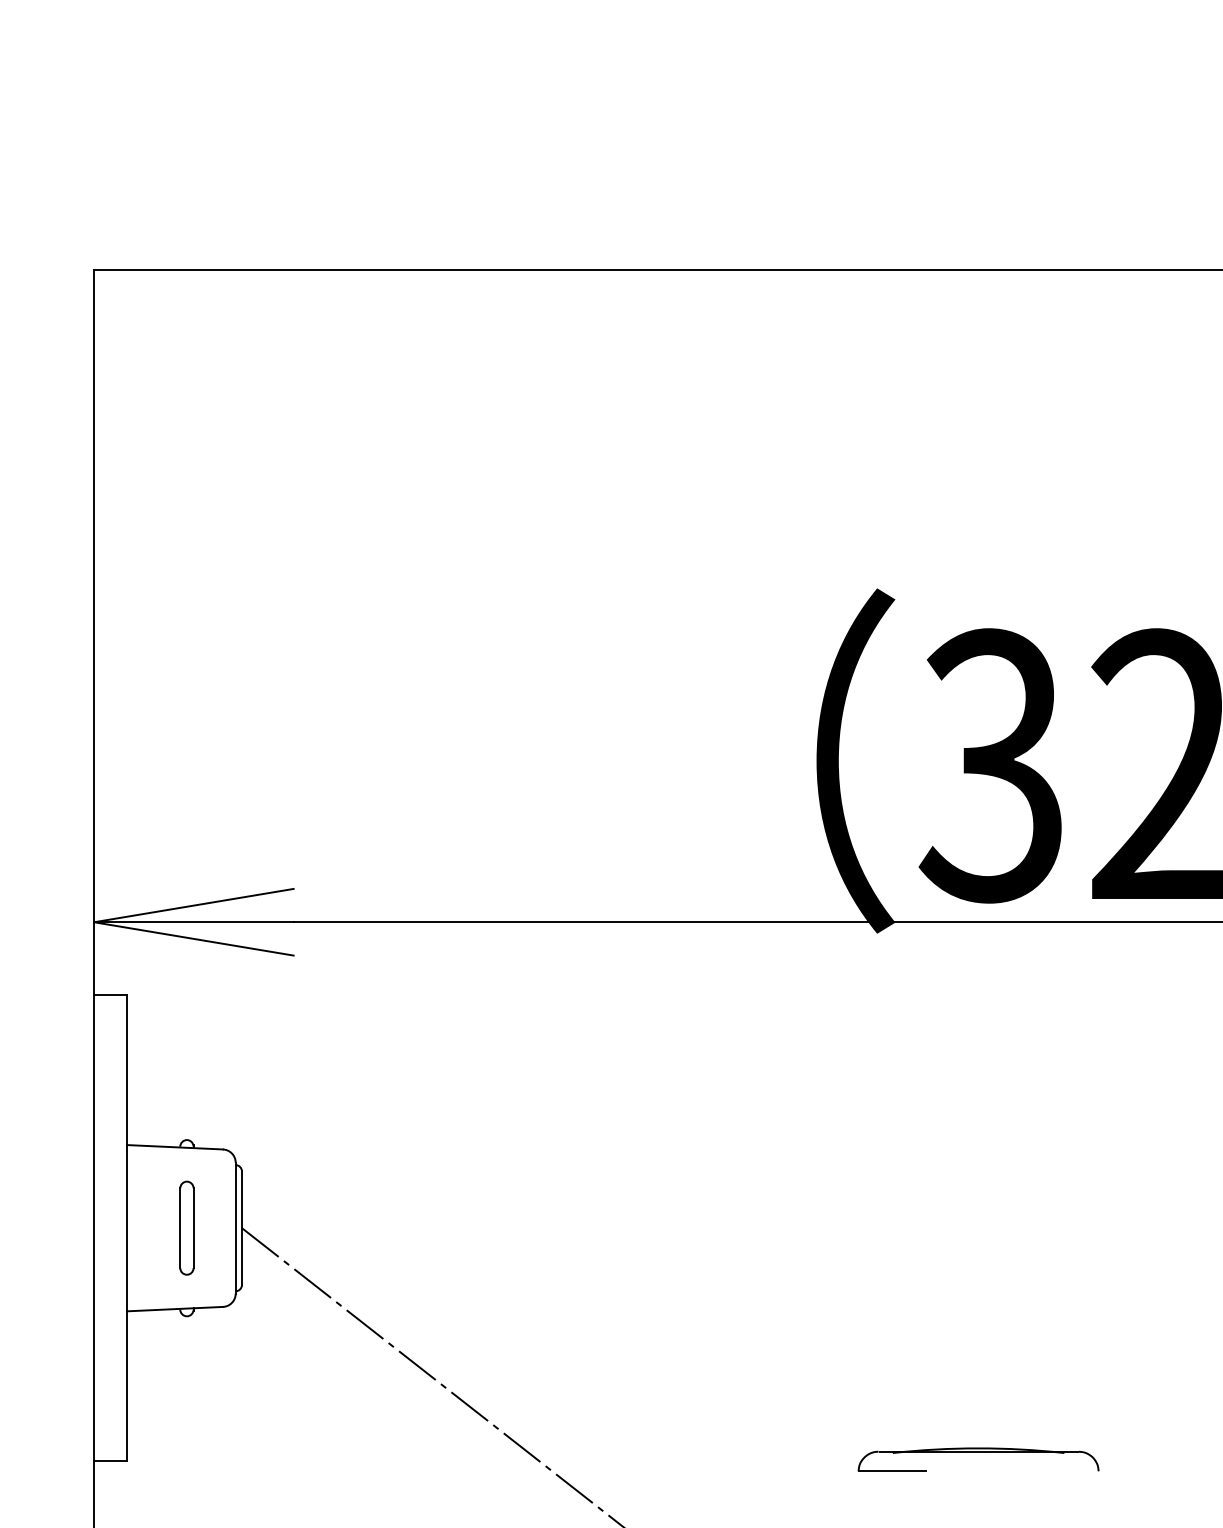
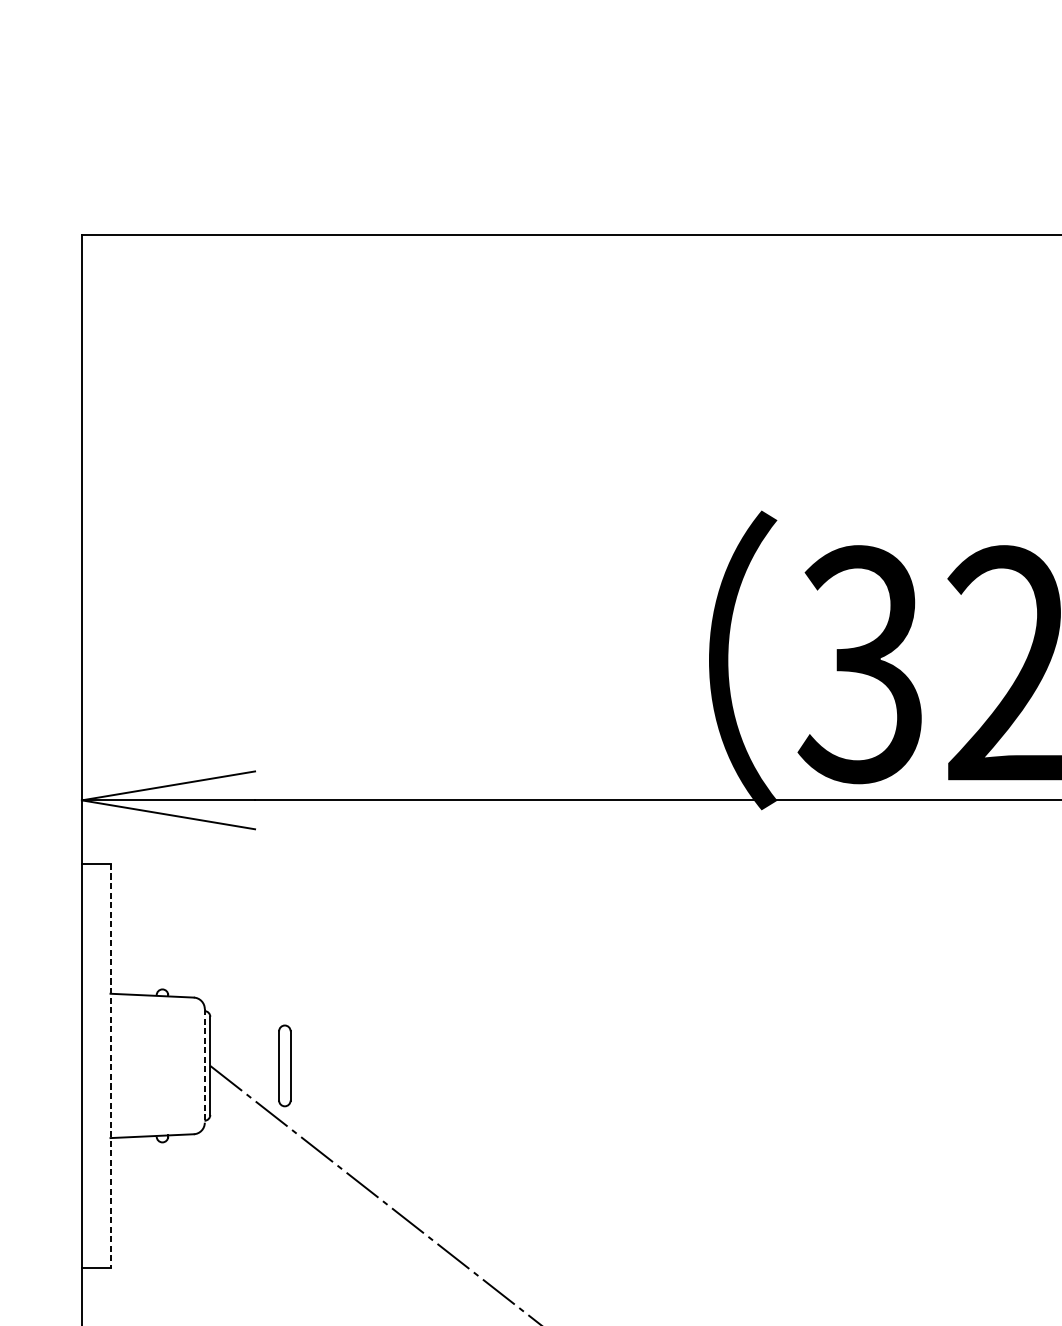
part: (186, 1227) -> (284, 1065), moved
line: (127, 1228) -> (110, 1066), solid -> dashed
line: (235, 1228) -> (204, 1066), solid -> dashed
part: (978, 1452) -> (849, 1260), removed

